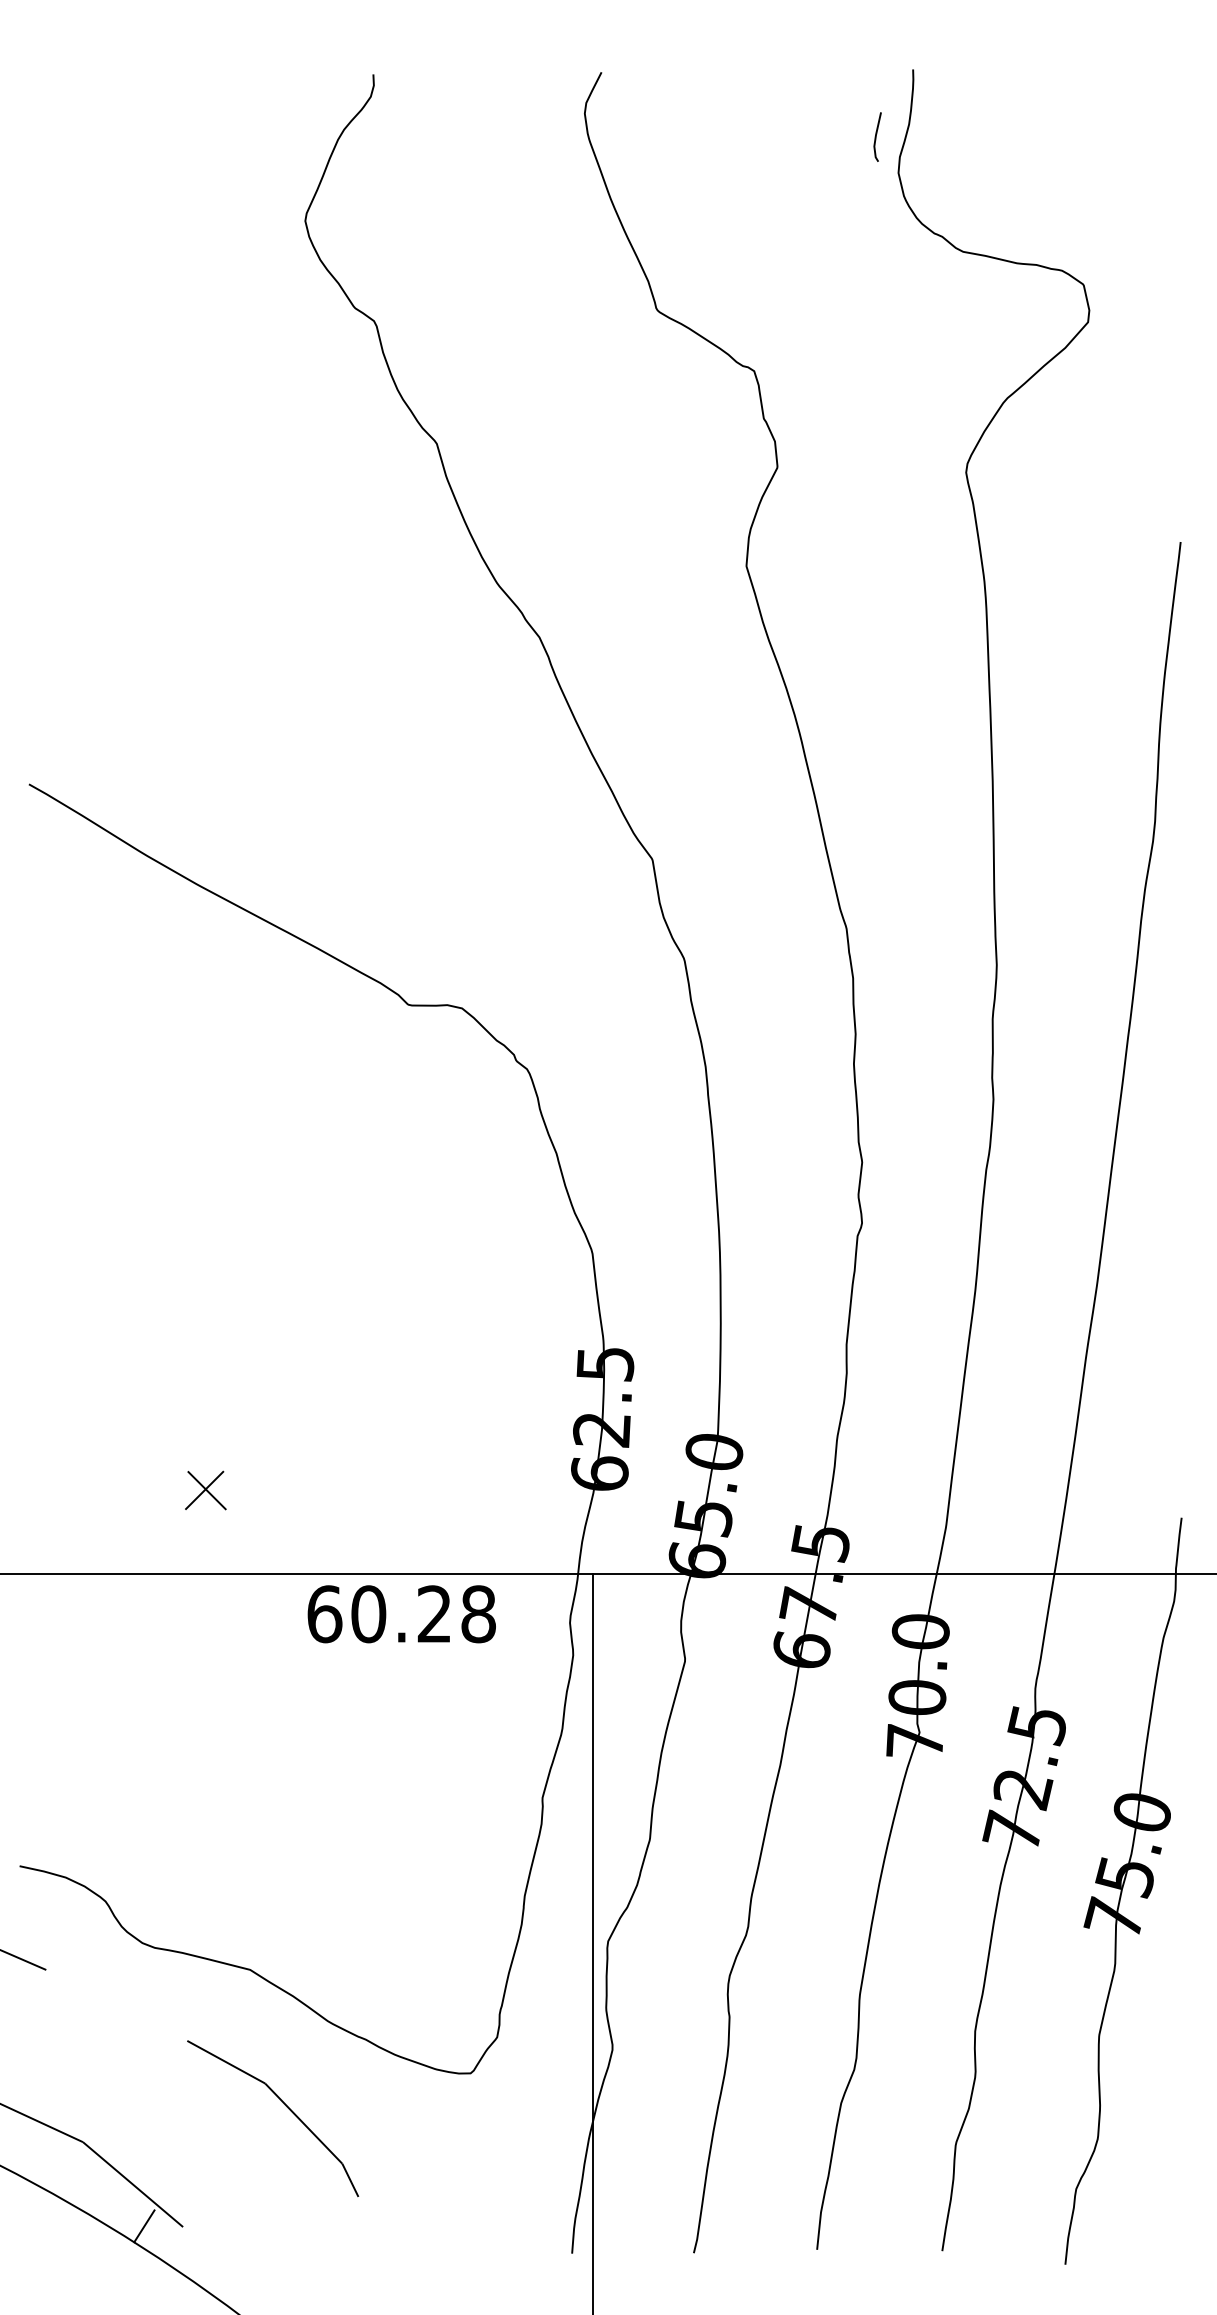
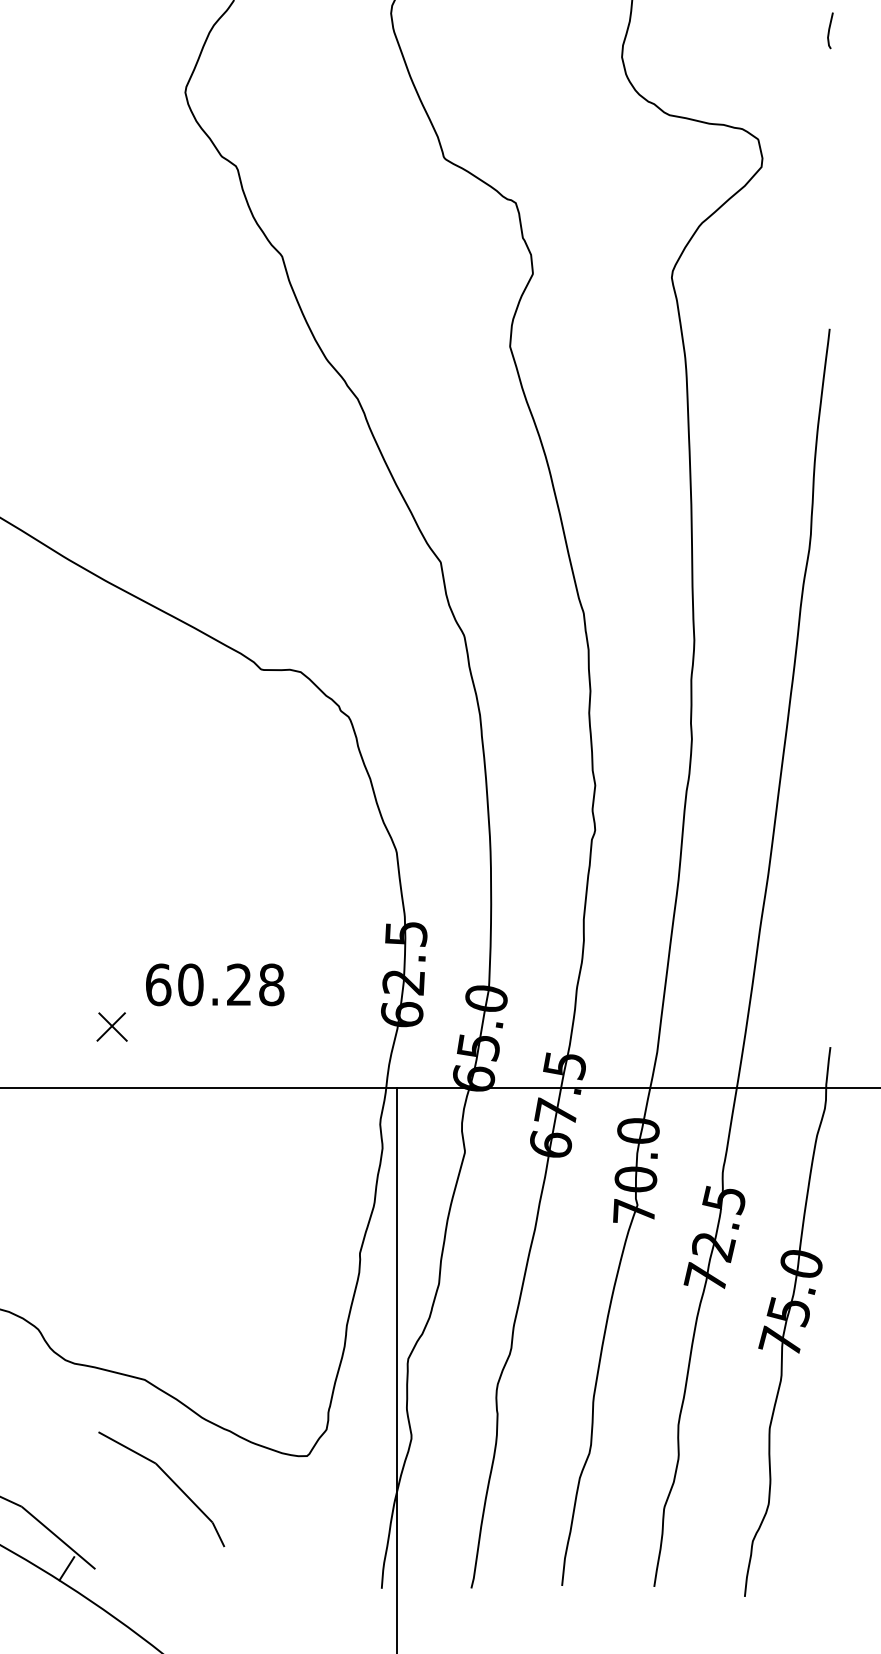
line: (876, 136) -> (829, 30), moved
text: (401, 1614) -> (214, 985), moved

